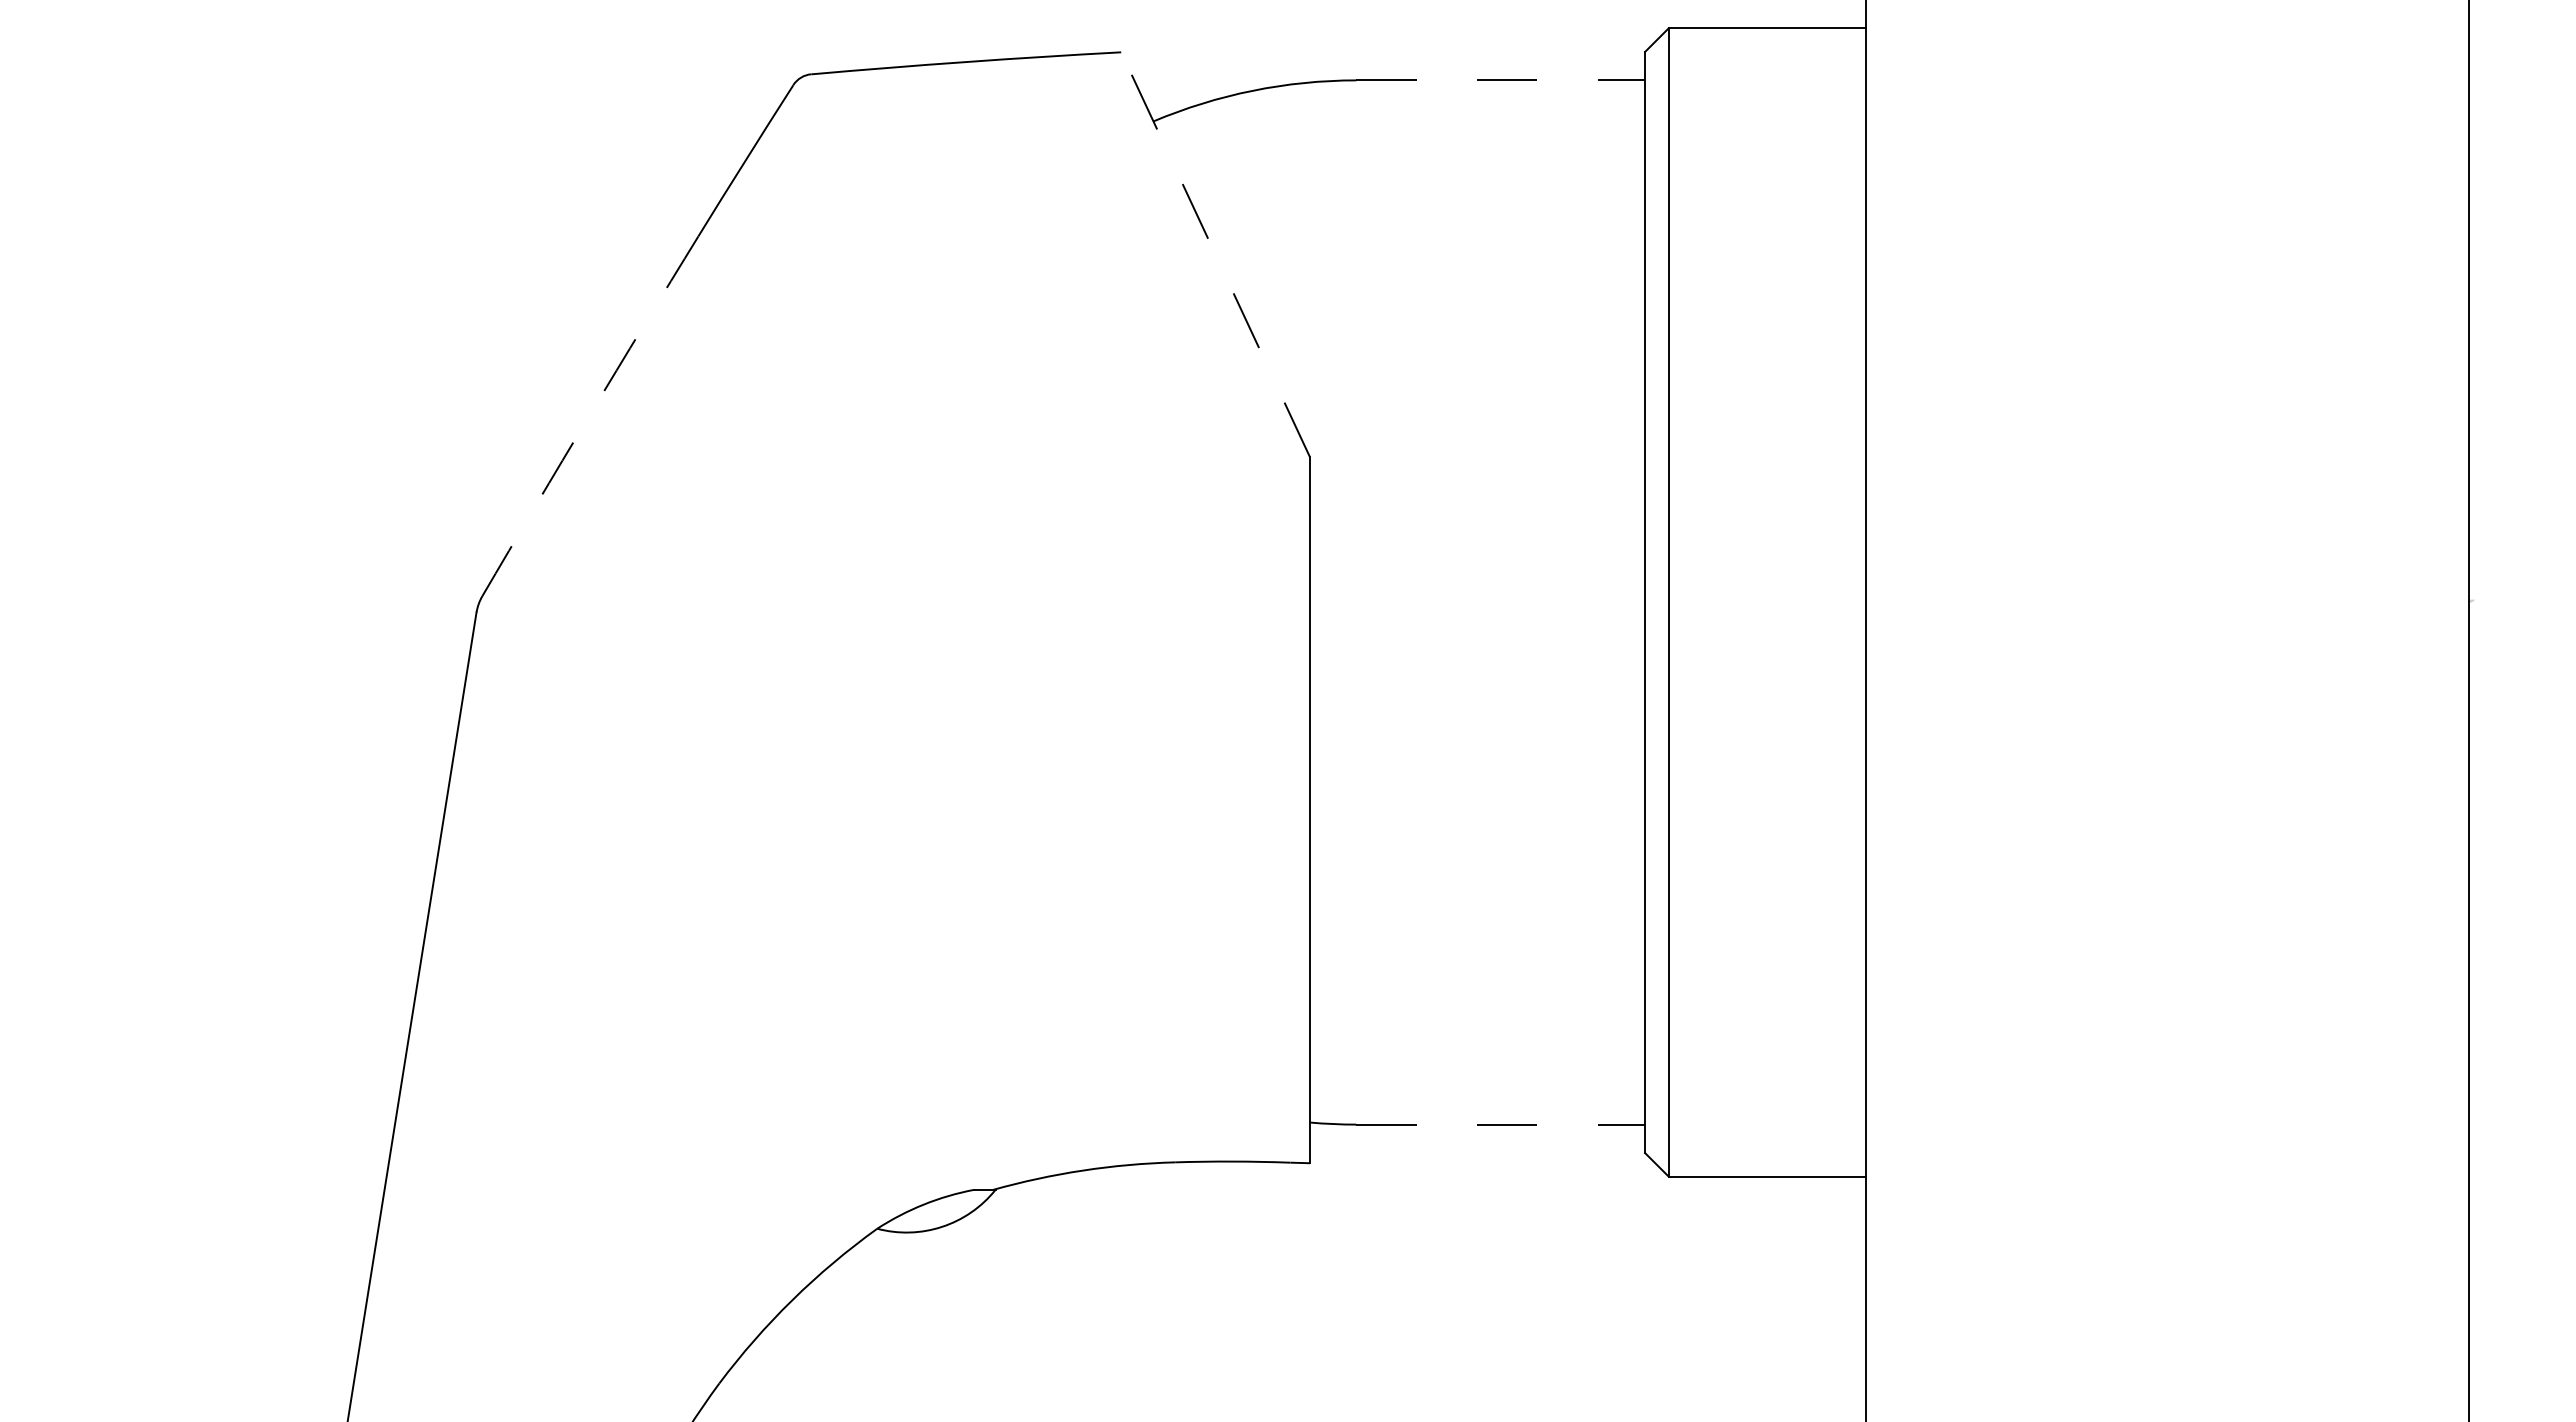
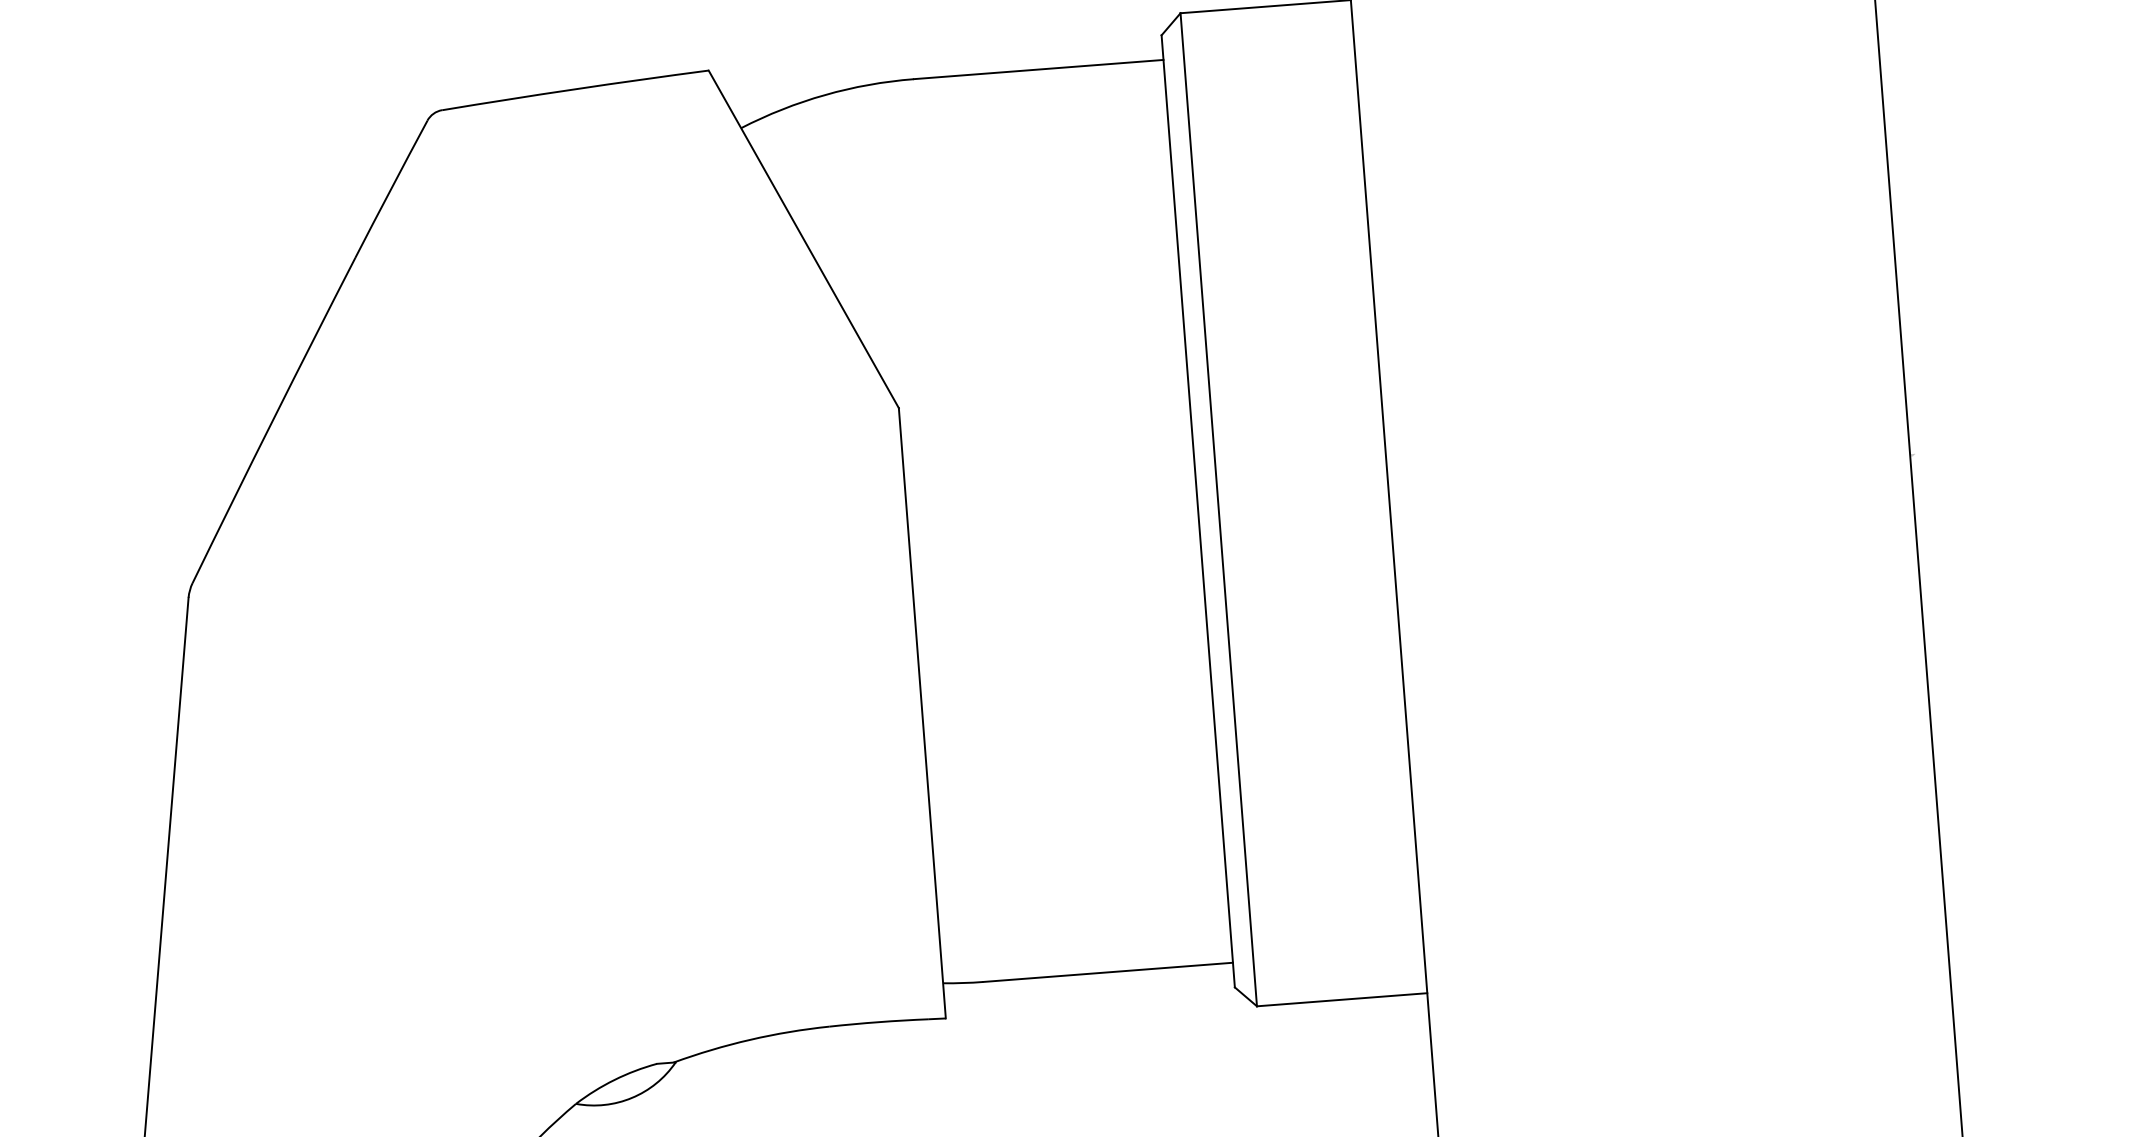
line: (1501, 80) -> (1039, 69), dashed -> solid
line: (1215, 254) -> (803, 239), dashed -> solid
arc: (589, 415) -> (273, 419), dashed -> solid
line: (1501, 1124) -> (1108, 972), dashed -> solid

